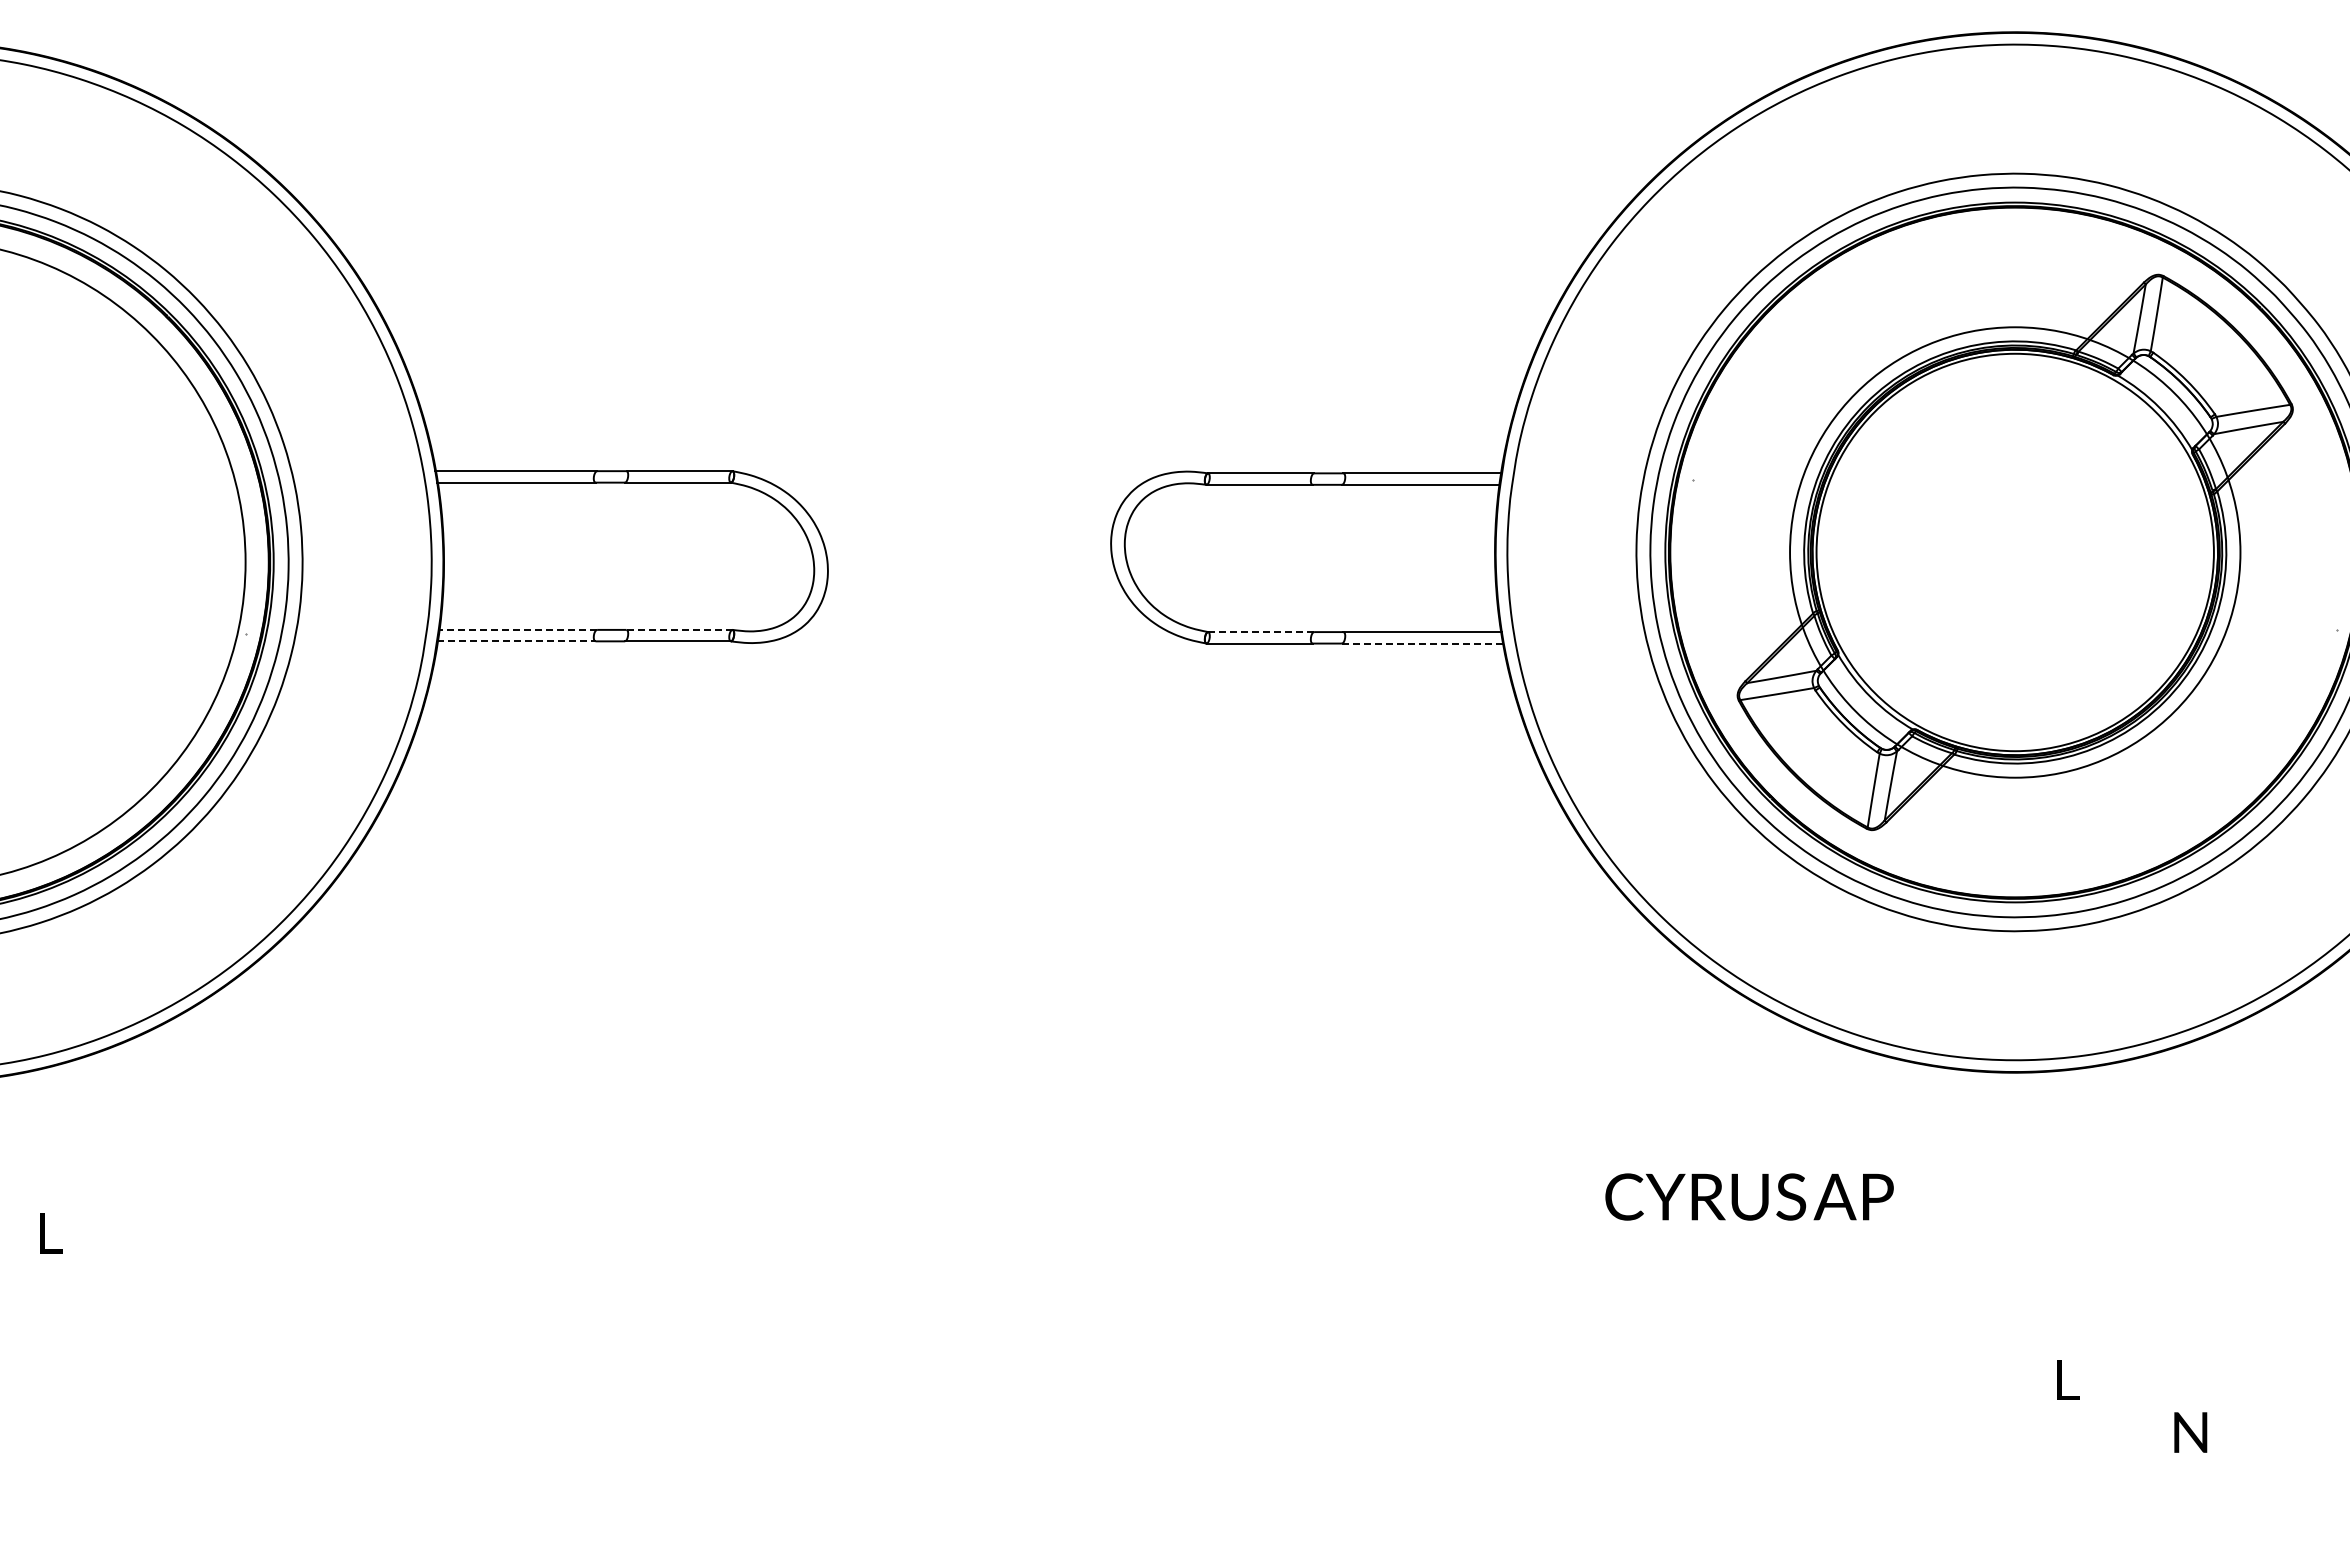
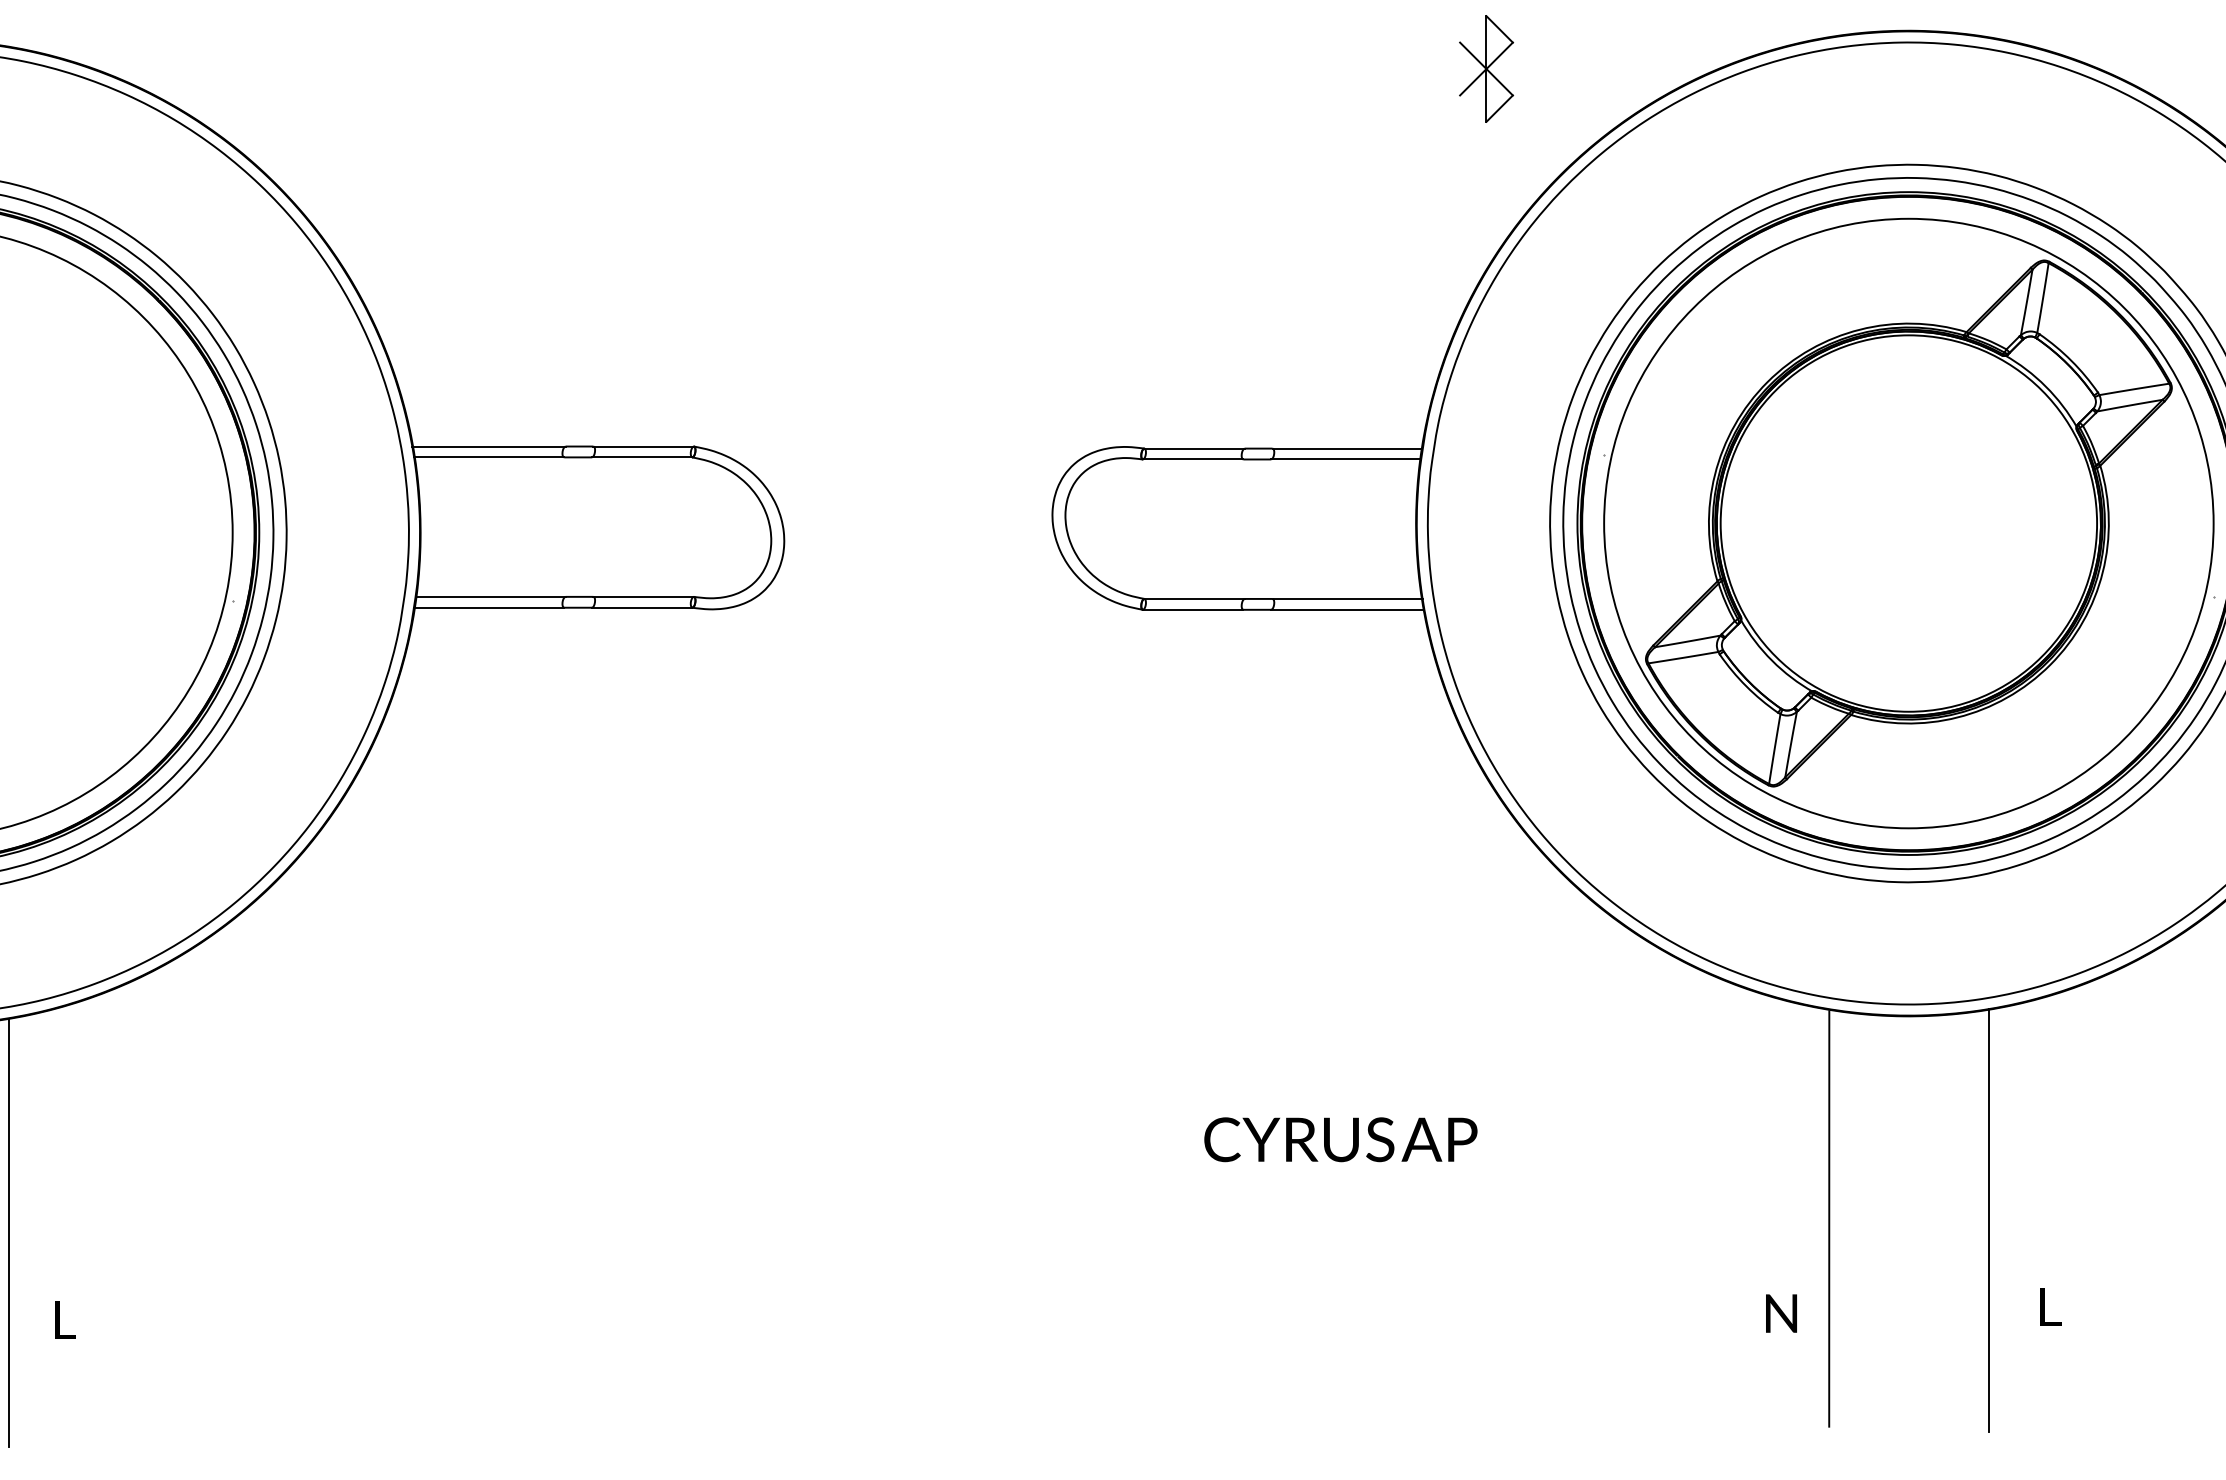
part: (1569, 72) -> (1486, 68), added
circle: (2014, 552) -> (1908, 523), size x1.43
line: (518, 629) -> (491, 596), dashed -> solid
line: (679, 629) -> (643, 596), dashed -> solid
line: (1261, 632) -> (1194, 599), dashed -> solid
line: (517, 641) -> (490, 607), dashed -> solid
line: (1422, 643) -> (1347, 609), dashed -> solid
text: (1749, 1196) -> (1340, 1139), moved
text: (51, 1233) -> (65, 1320), moved
line: (1931, 1286) -> (1829, 1218), added
line: (2099, 1288) -> (1988, 1220), added
line: (9, 1301) -> (9, 1233), added
text: (2068, 1379) -> (2051, 1306), moved
text: (2190, 1432) -> (1781, 1313), moved

